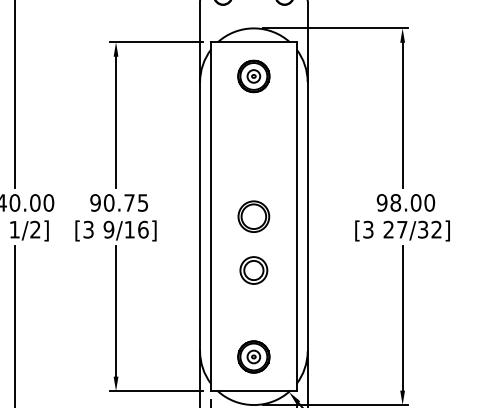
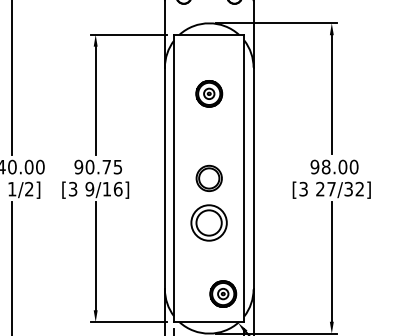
part: (254, 75) -> (209, 93), moved
part: (254, 270) -> (209, 222), size x1.6
part: (254, 356) -> (223, 293), moved

